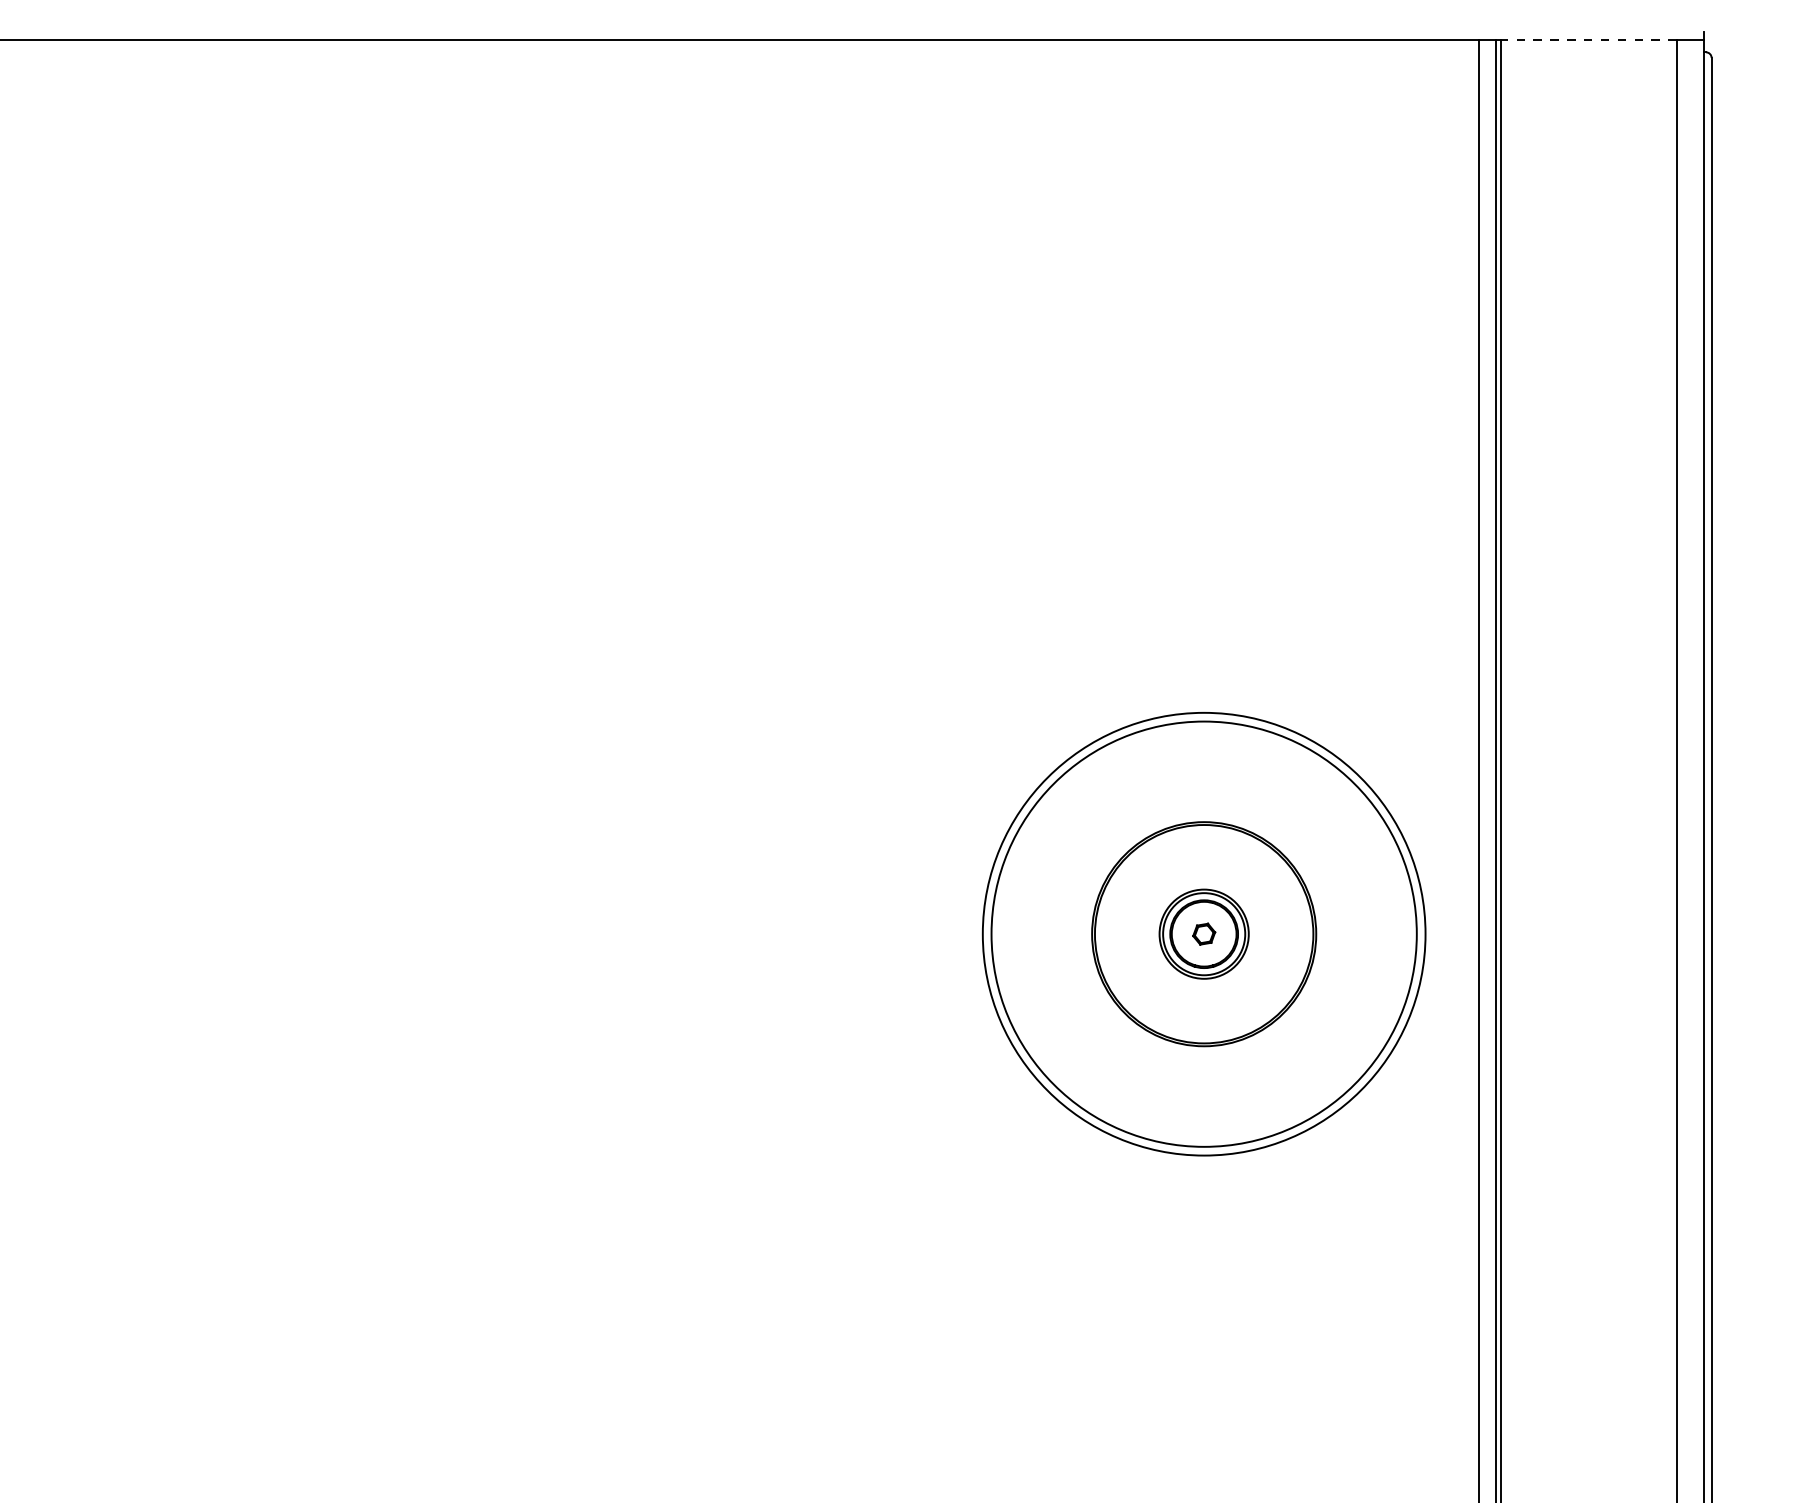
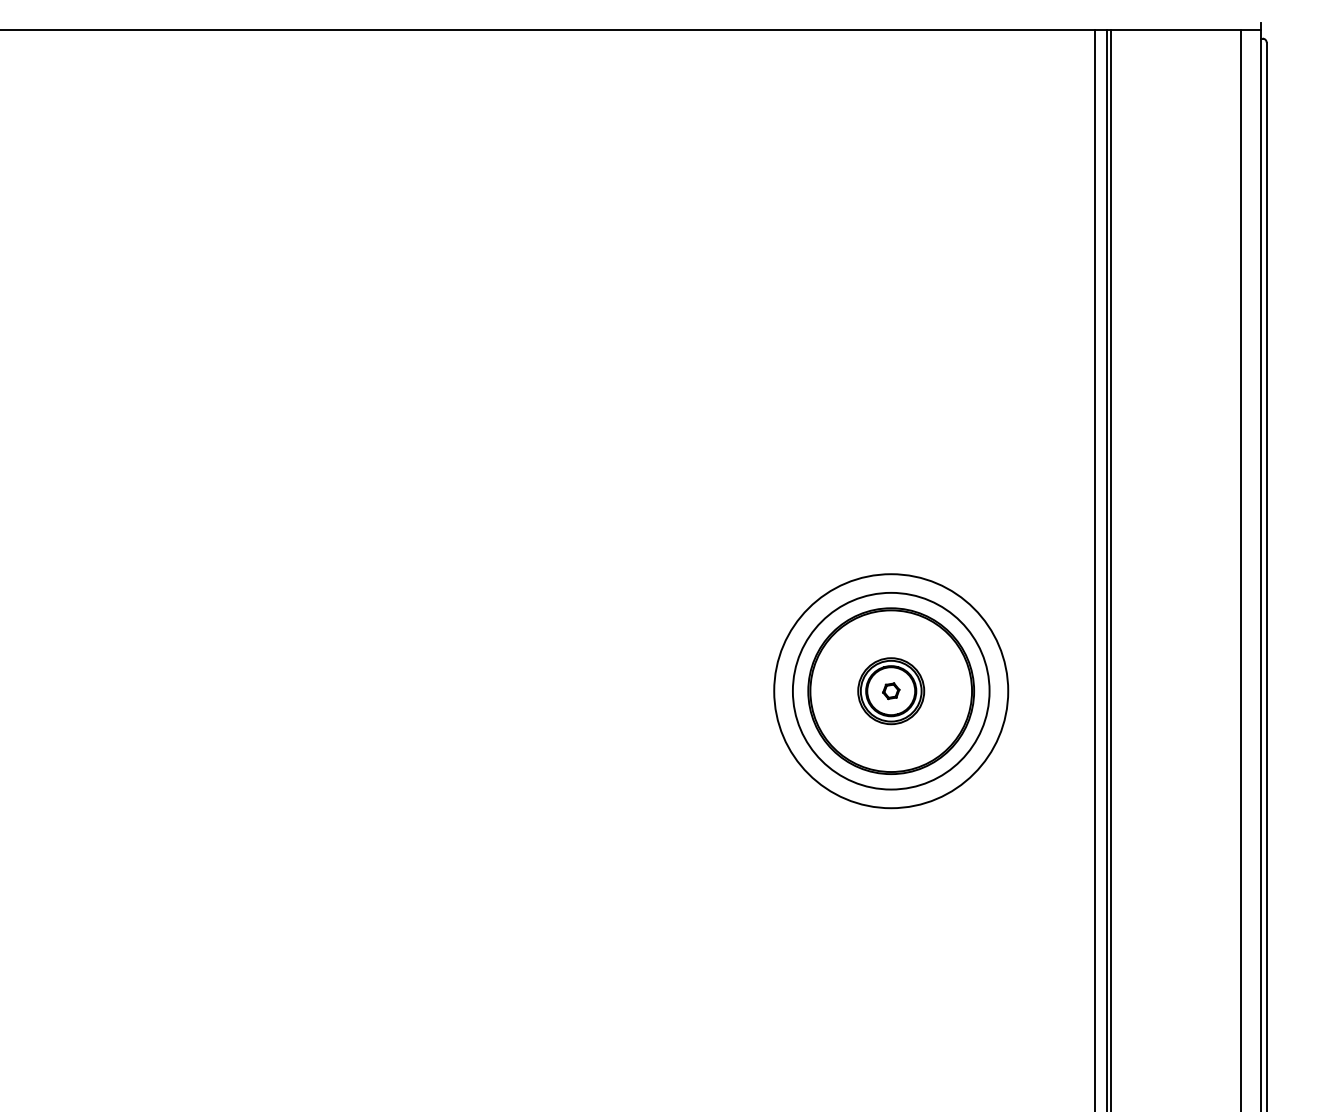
line: (1589, 40) -> (1176, 29), dashed -> solid
circle: (1204, 934) -> (891, 691), size x0.62
circle: (1204, 934) -> (891, 691), size x0.71

